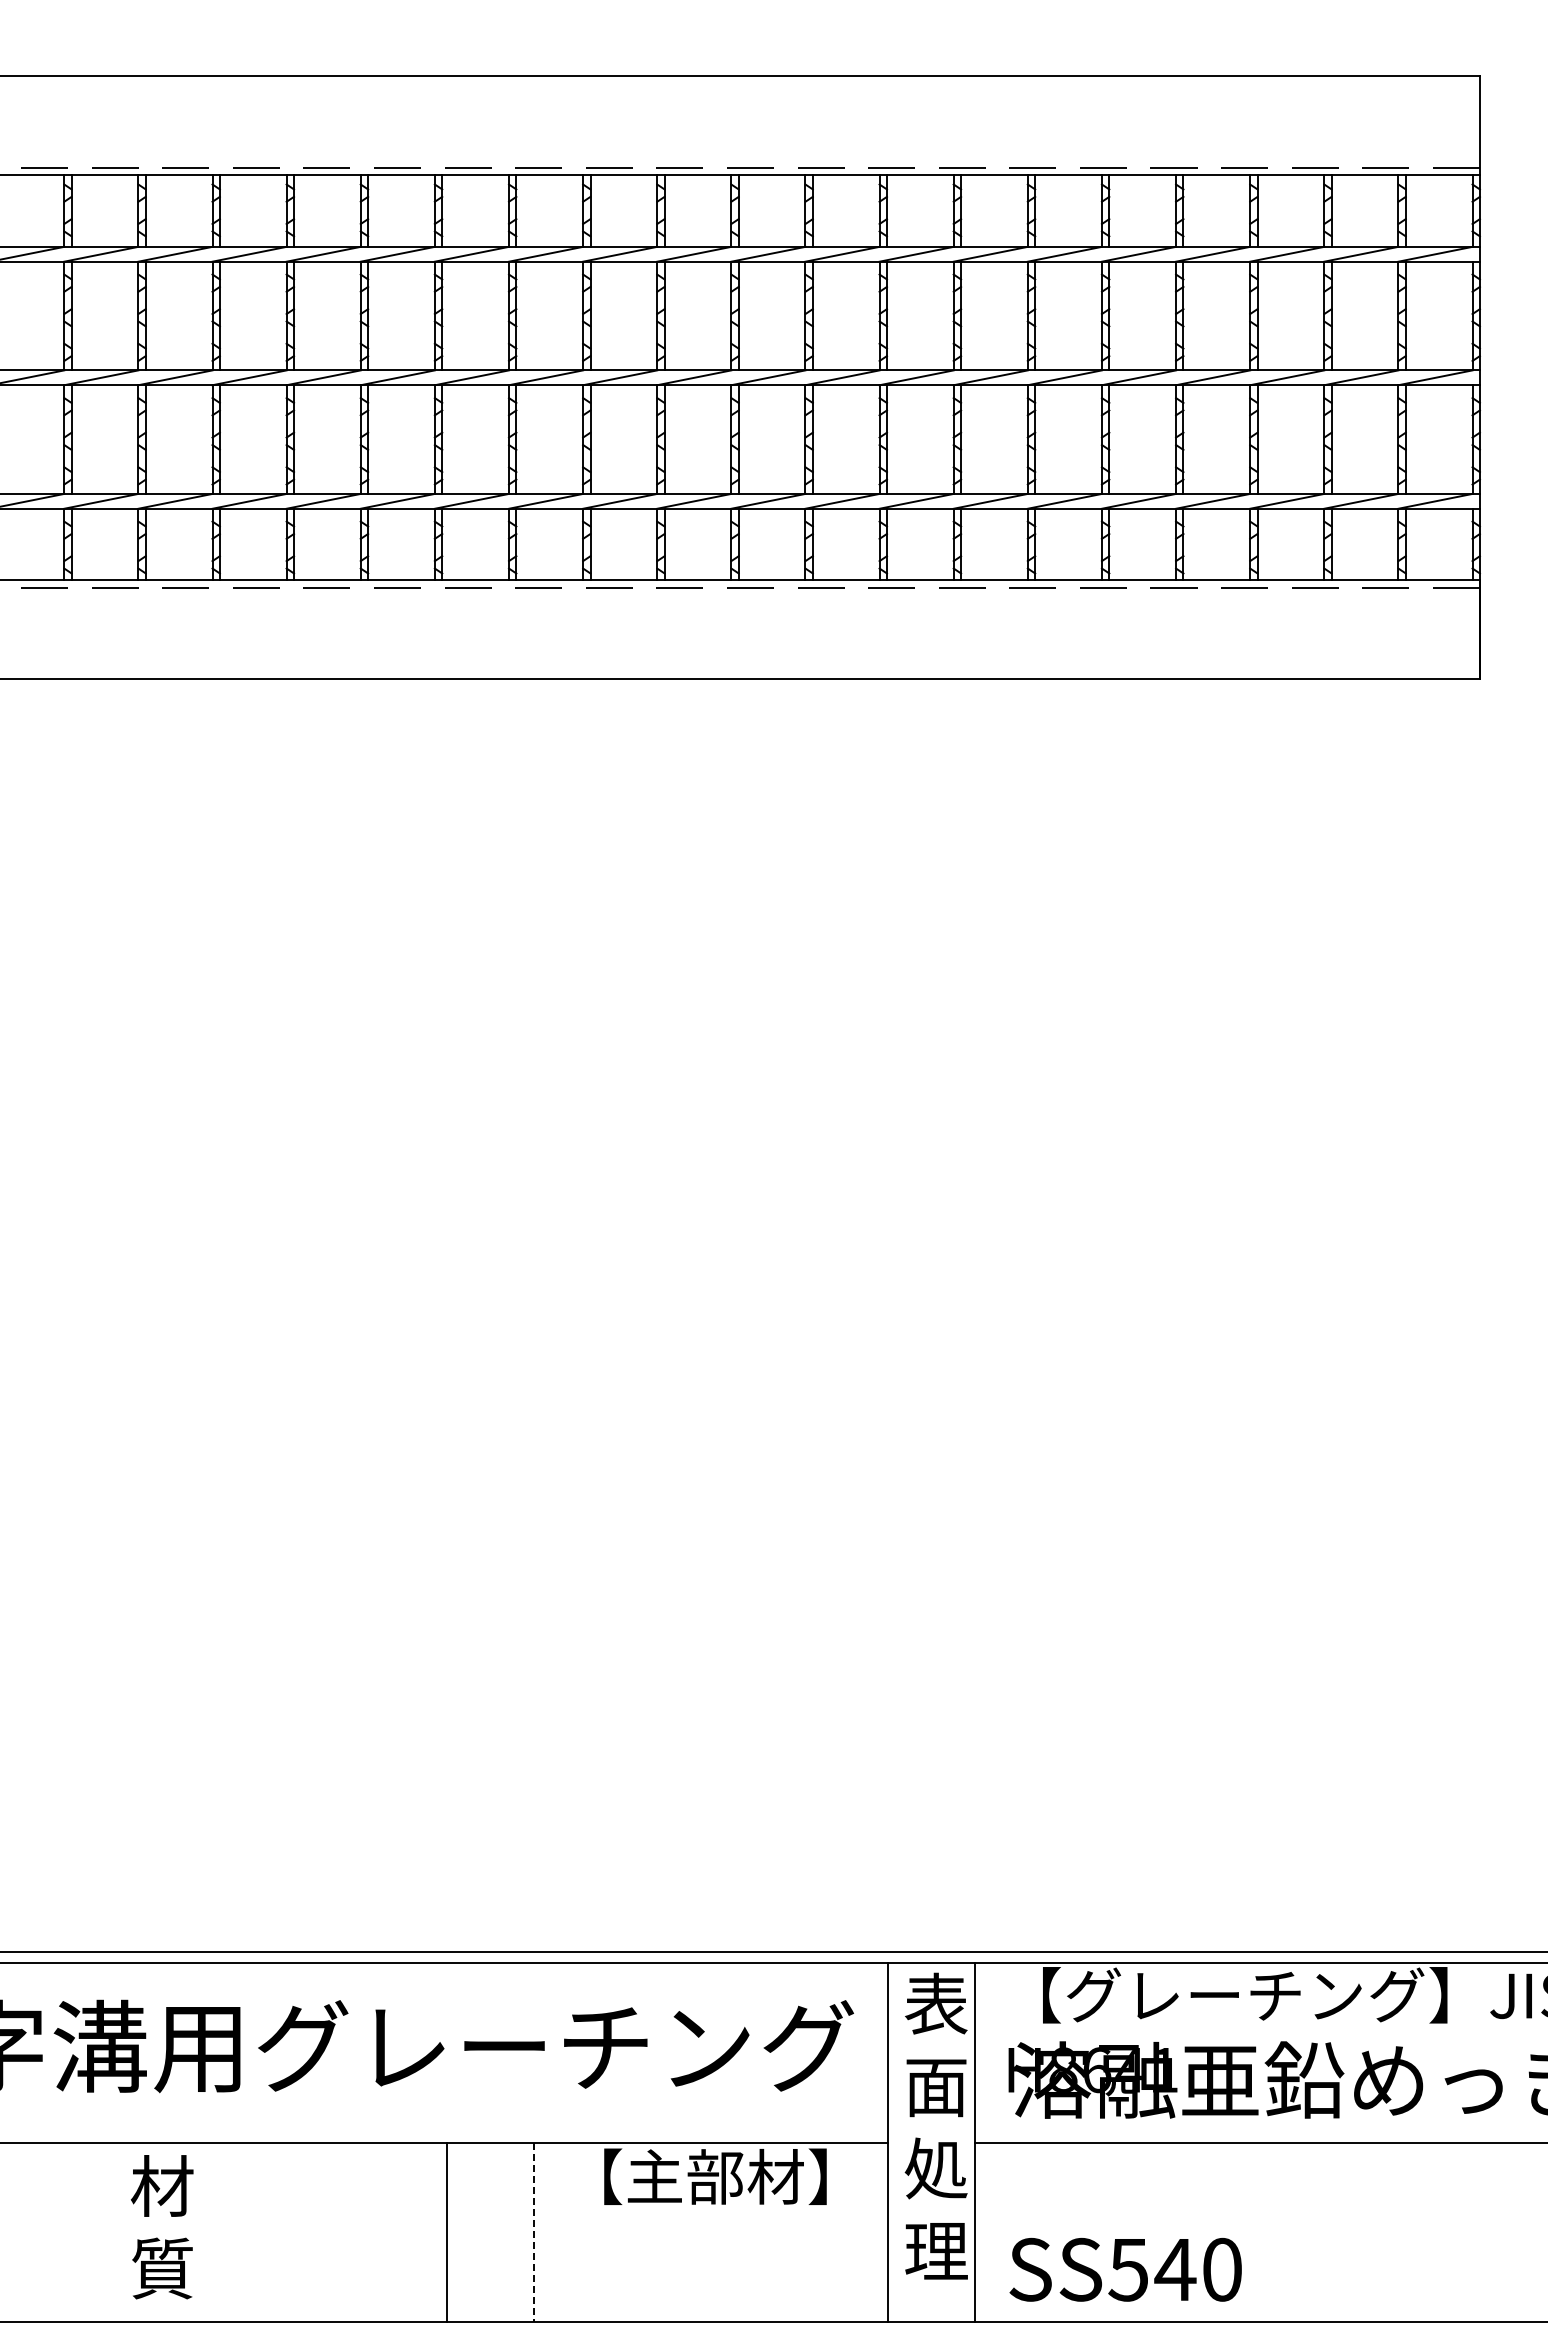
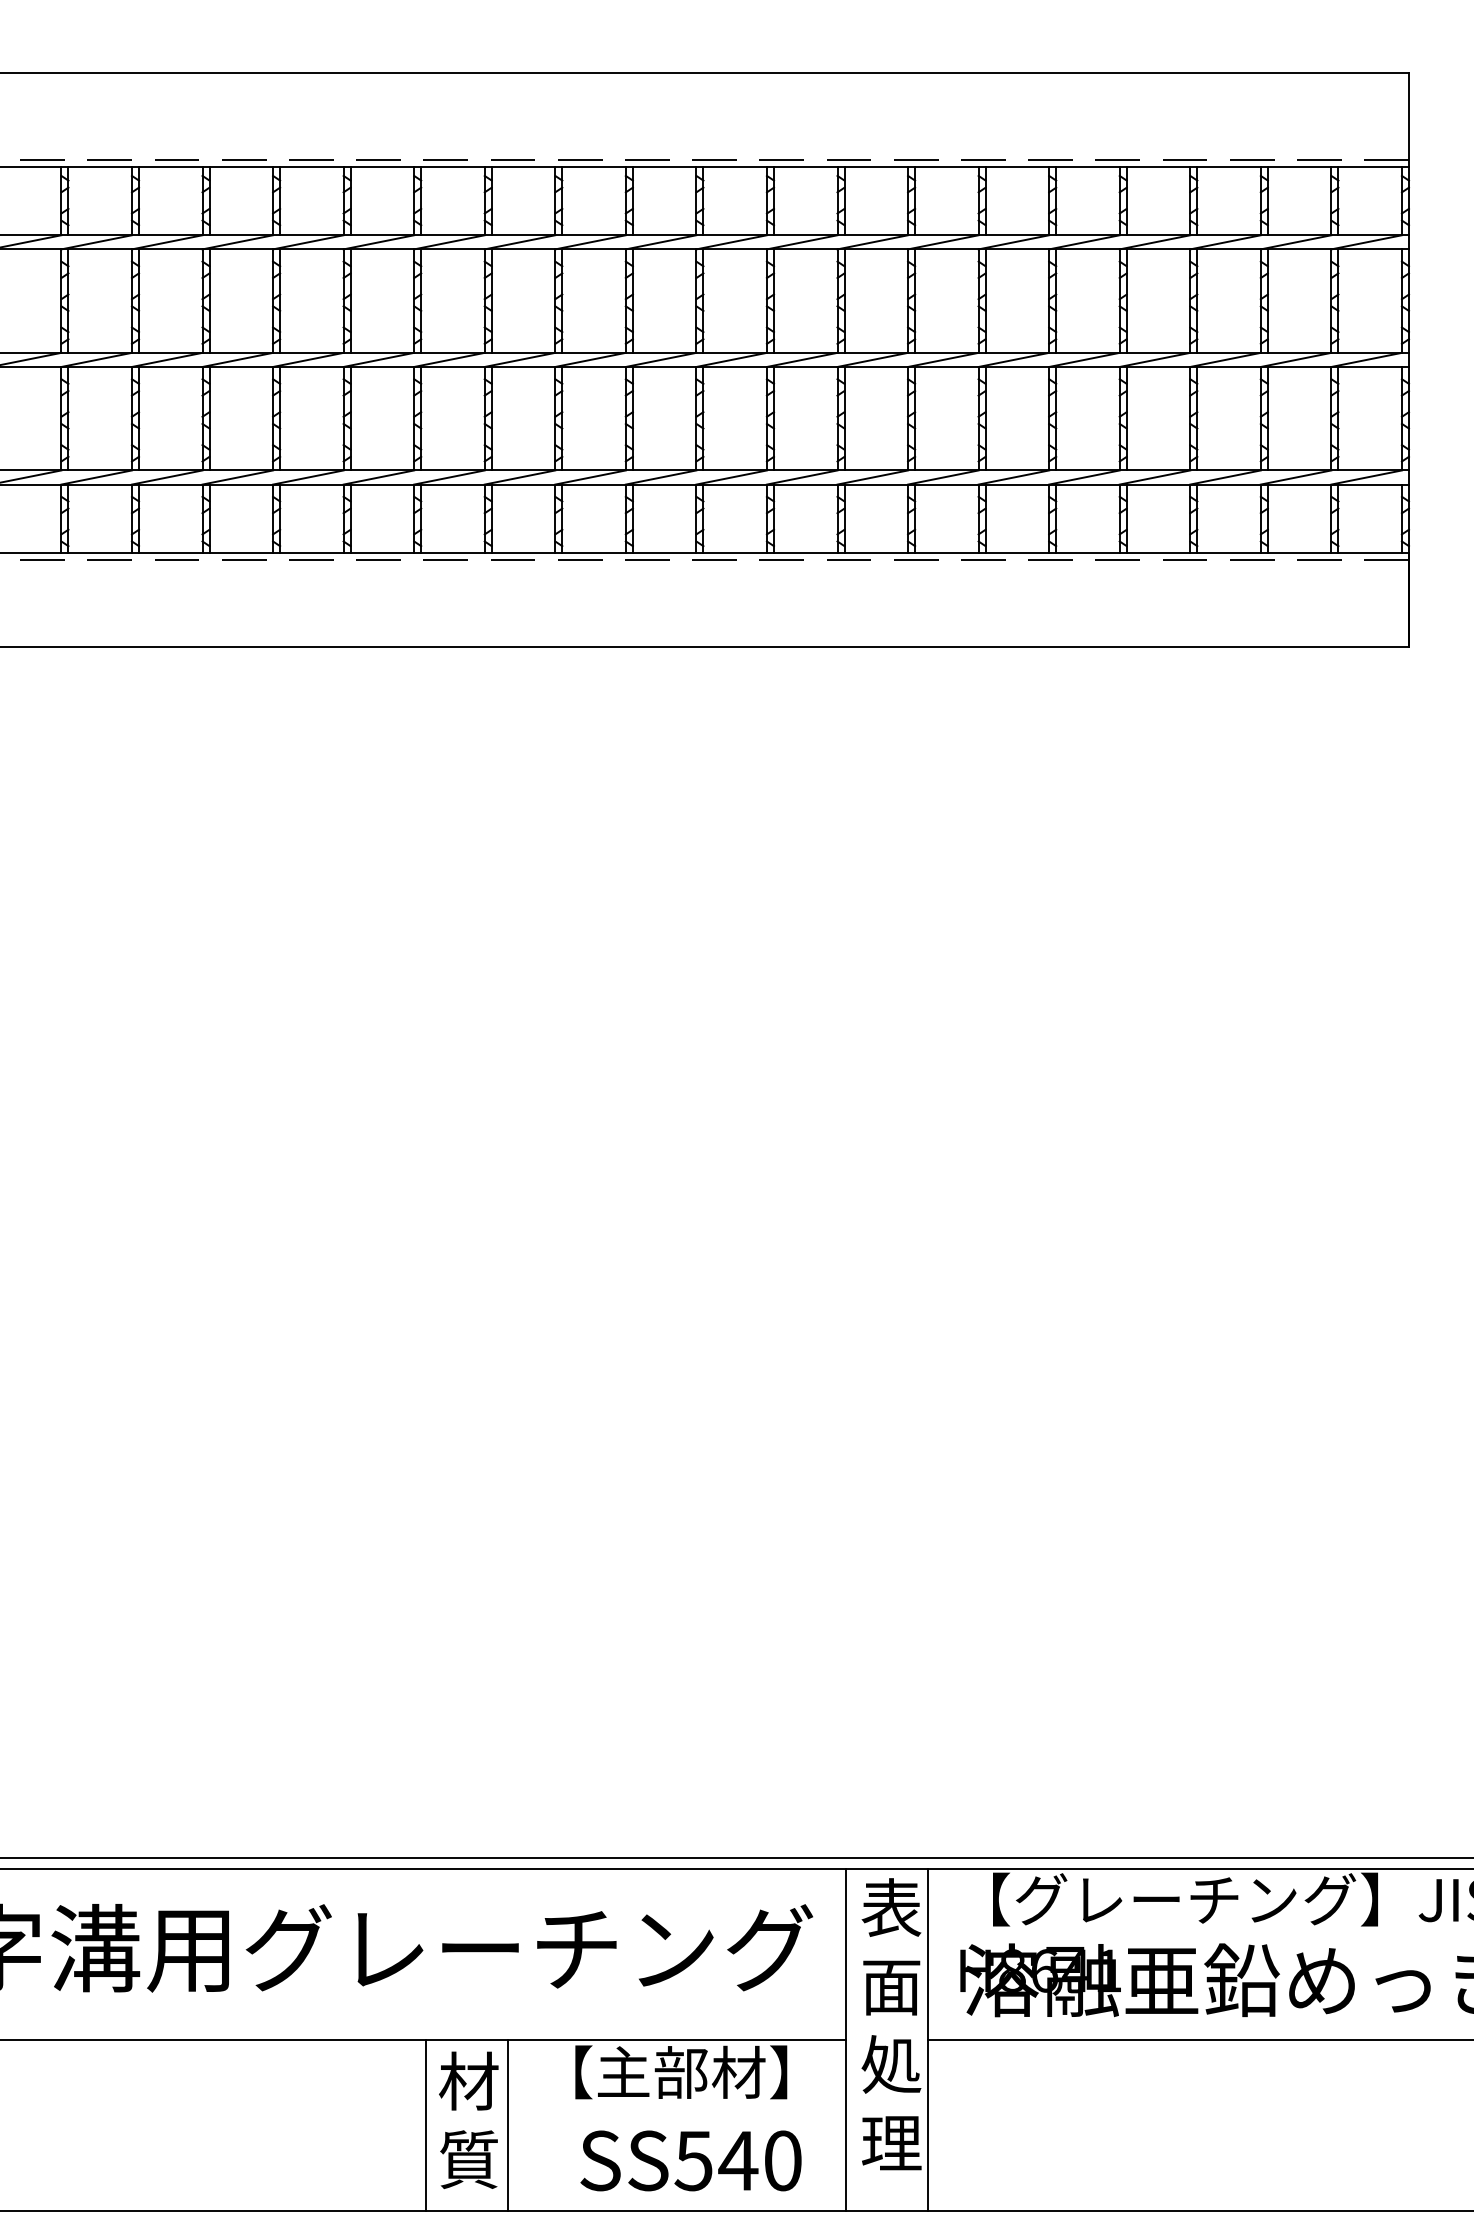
text: (162, 2227) -> (469, 2120), moved
line: (533, 2232) -> (508, 2125), dashed -> solid
text: (1125, 2269) -> (690, 2160), moved

